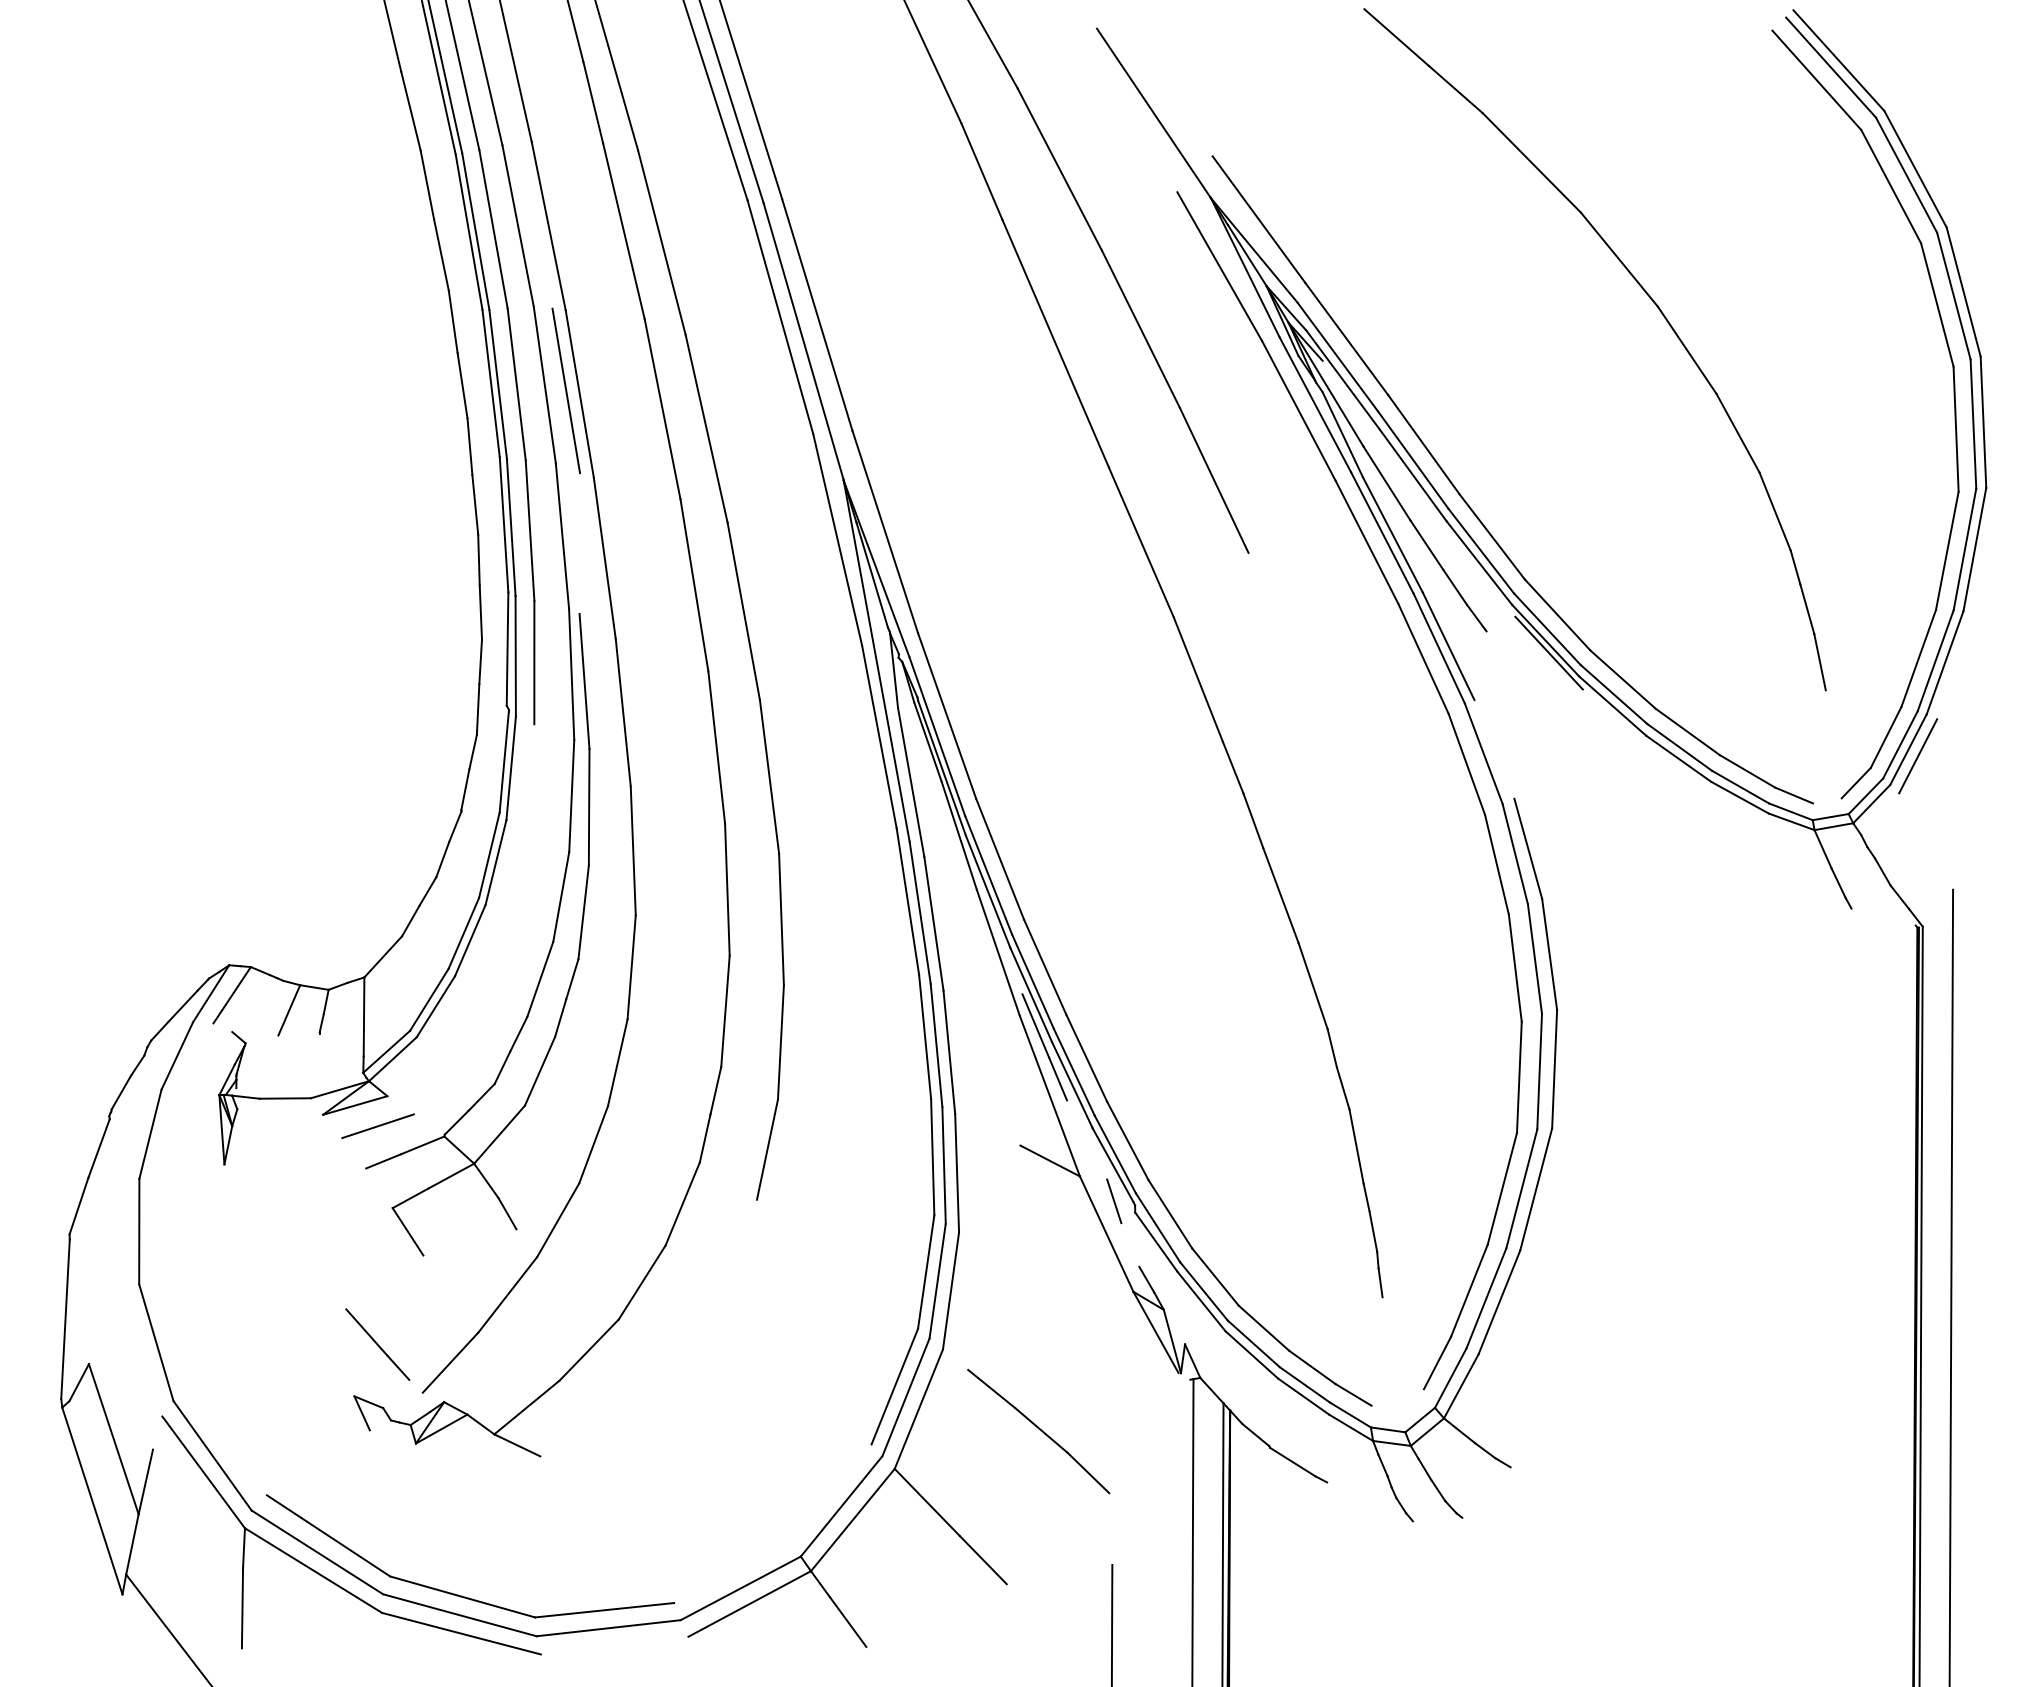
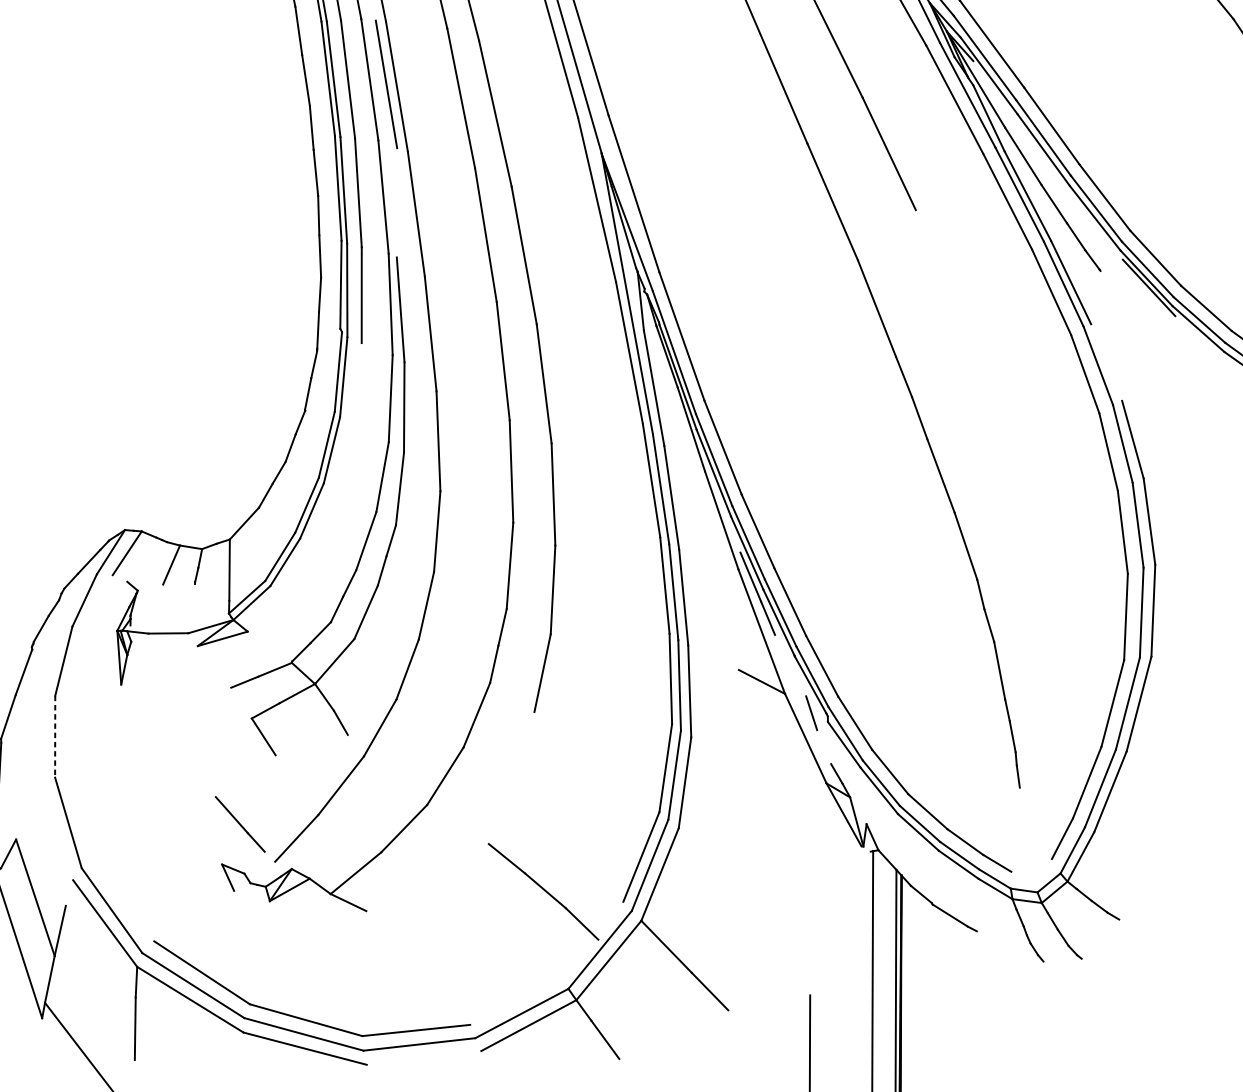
line: (377, 1126) -> (240, 655), removed
line: (139, 1231) -> (55, 736), solid -> dashed
part: (1038, 1431) -> (543, 891), moved

